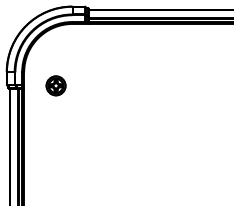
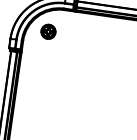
part: (55, 85) -> (48, 31), moved

